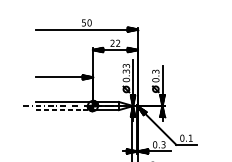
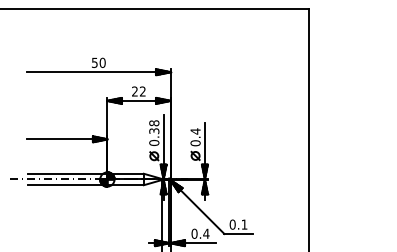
text: (126, 66) -> (154, 123), 0.33 -> 0.38
text: (155, 71) -> (195, 131), 0.3 -> 0.4
line: (64, 110) -> (67, 185), dashed -> solid
text: (163, 144) -> (206, 233), 0.3 -> 0.4

